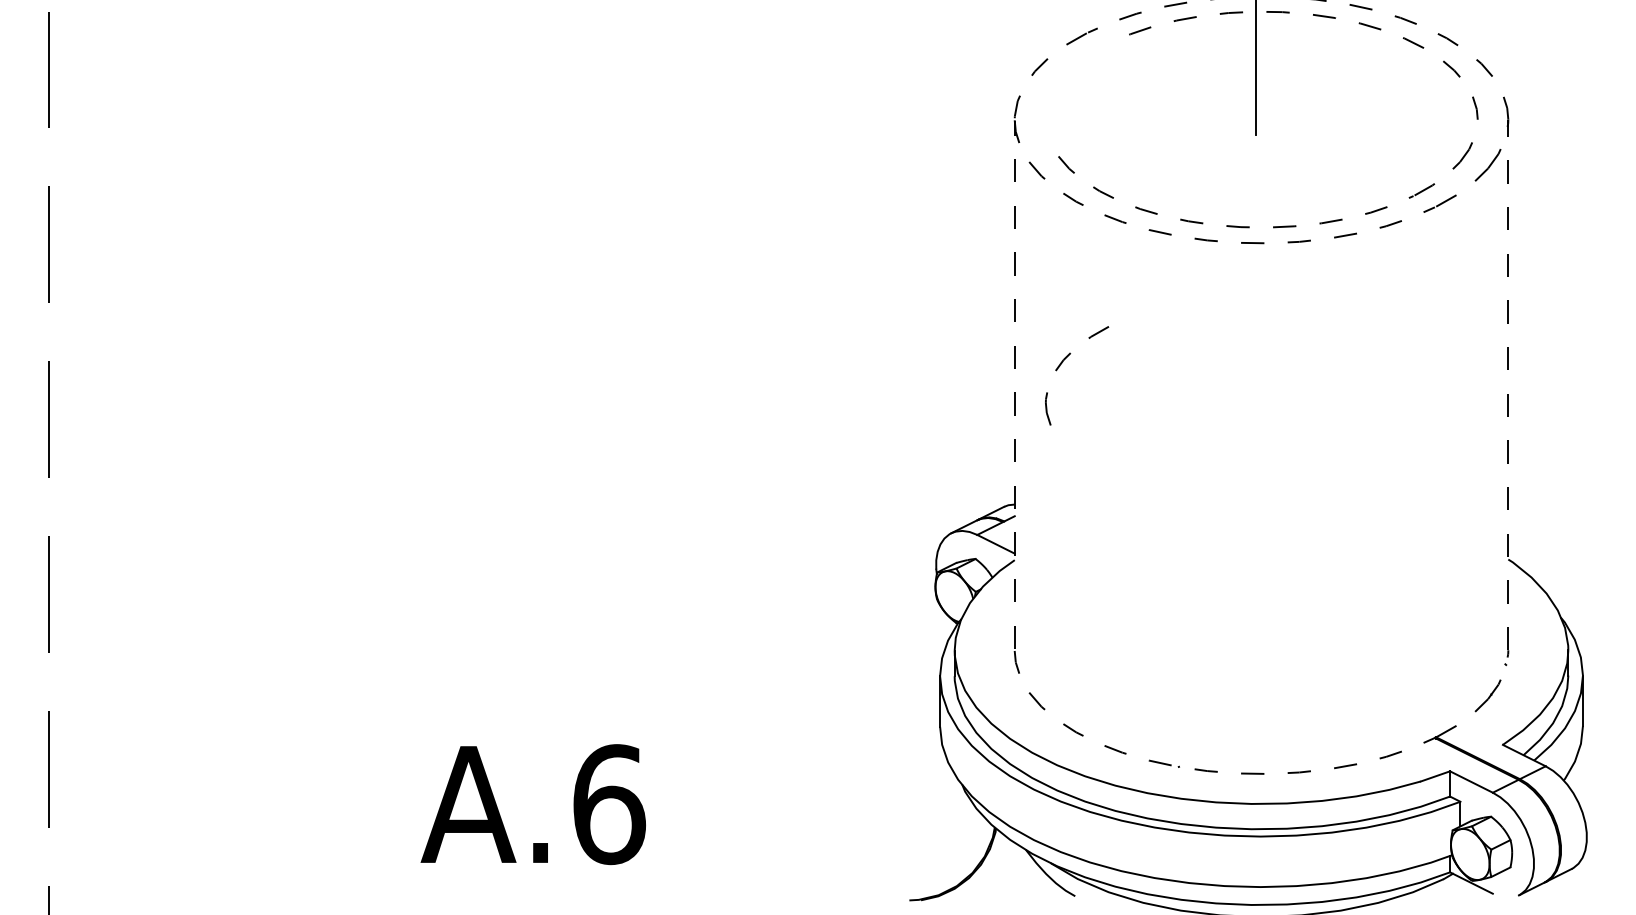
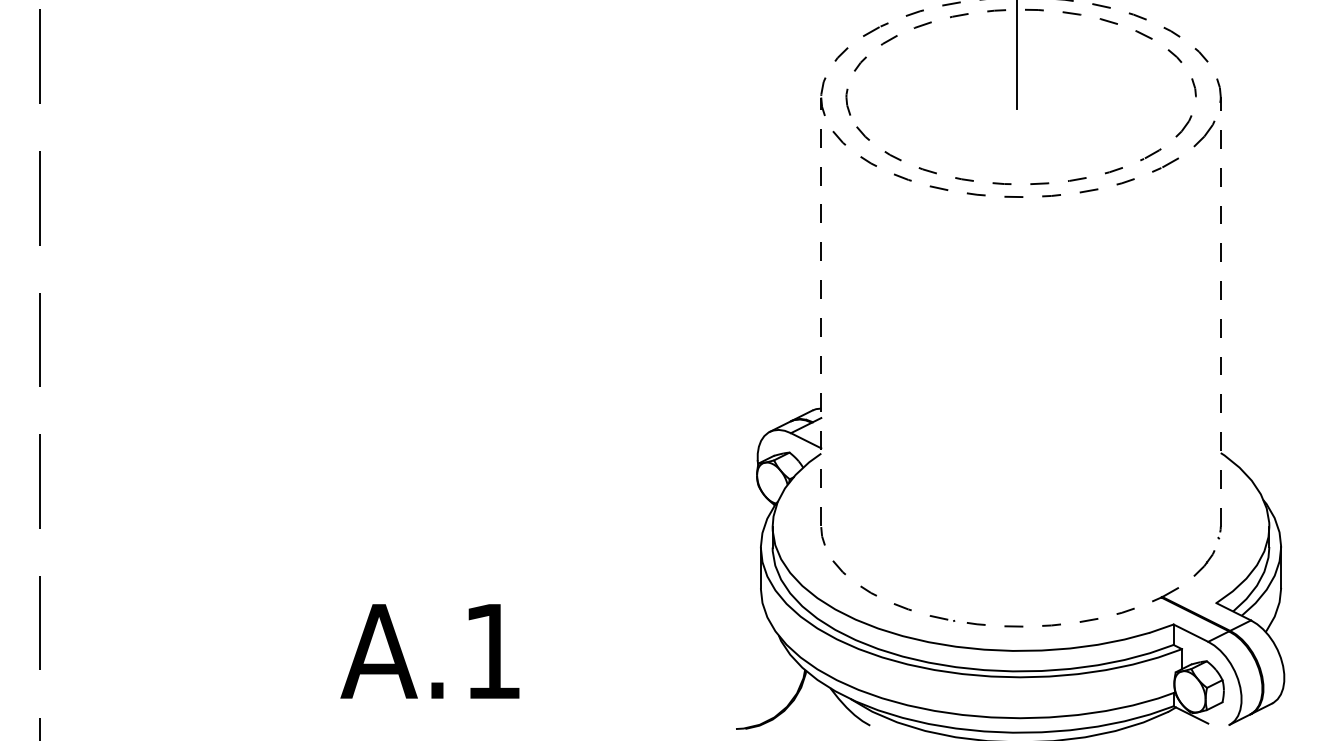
part: (1061, 364) -> (859, 66), moved
text: (609, 804) -> (493, 651), A.6 -> A.1

